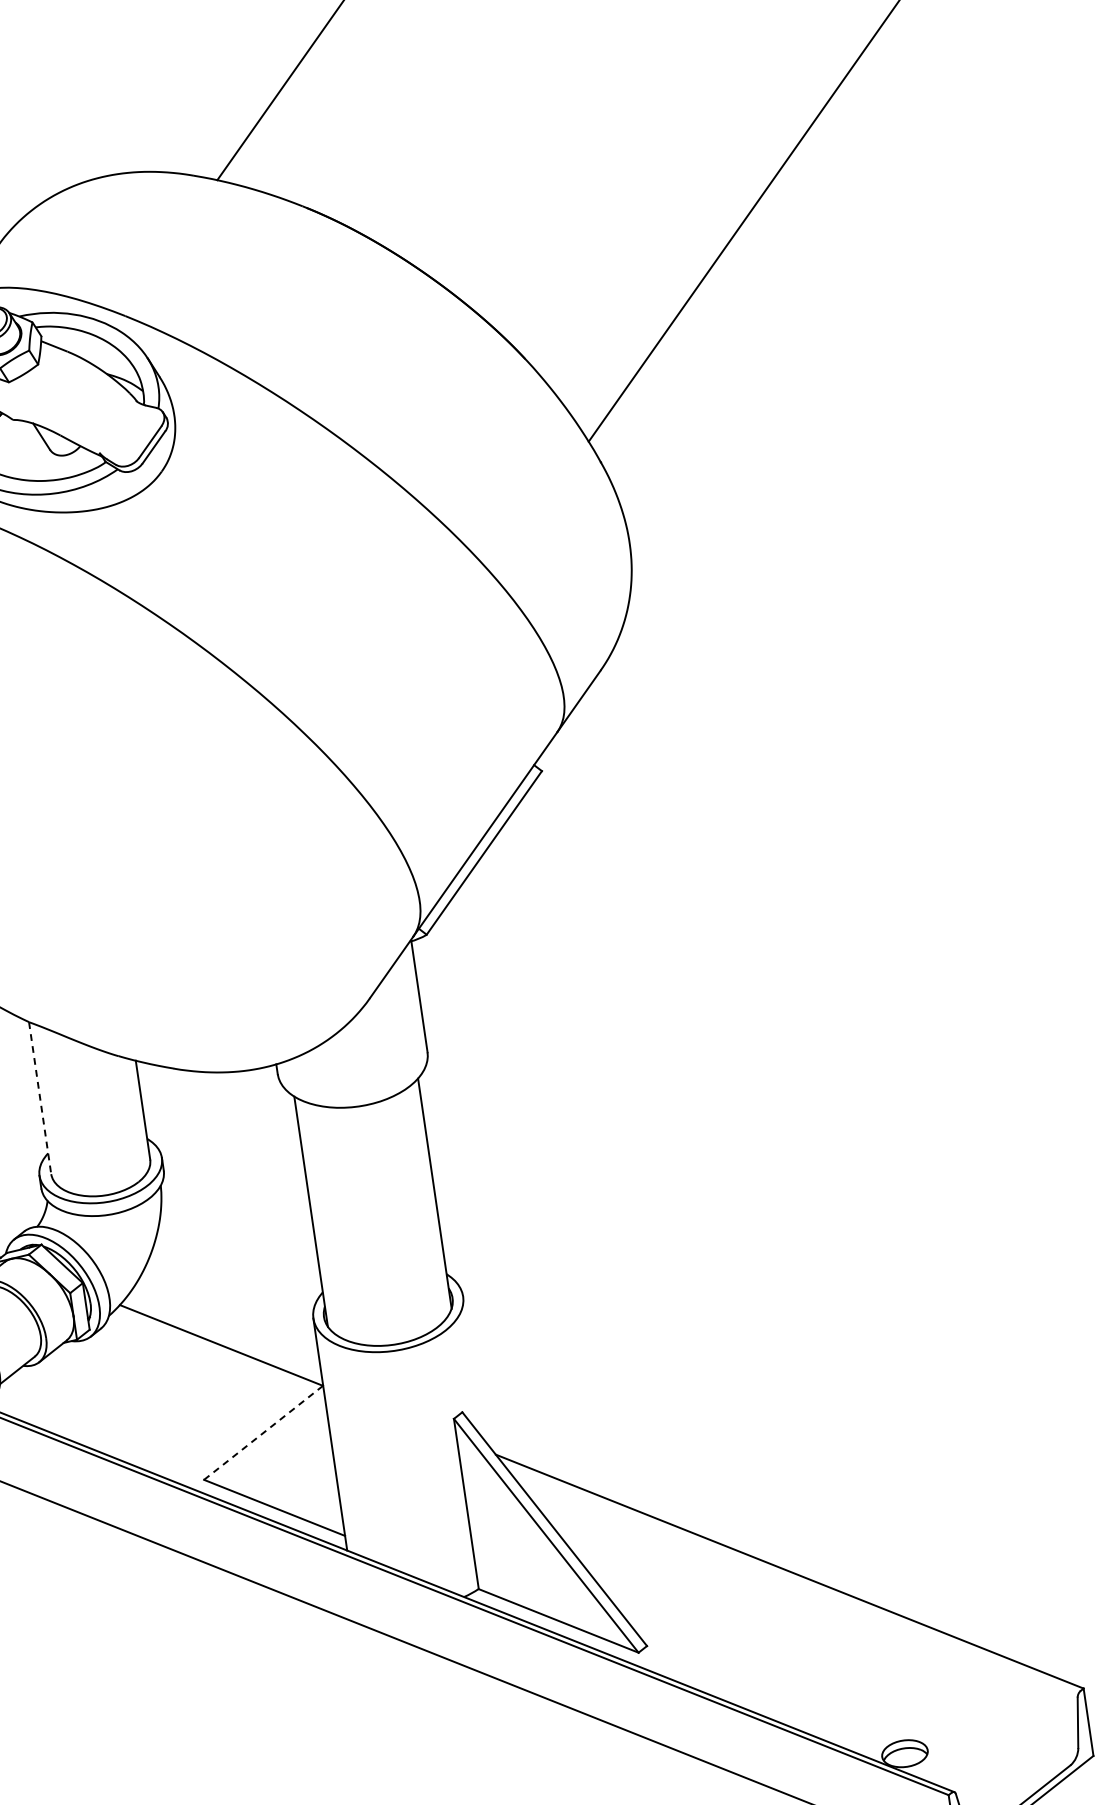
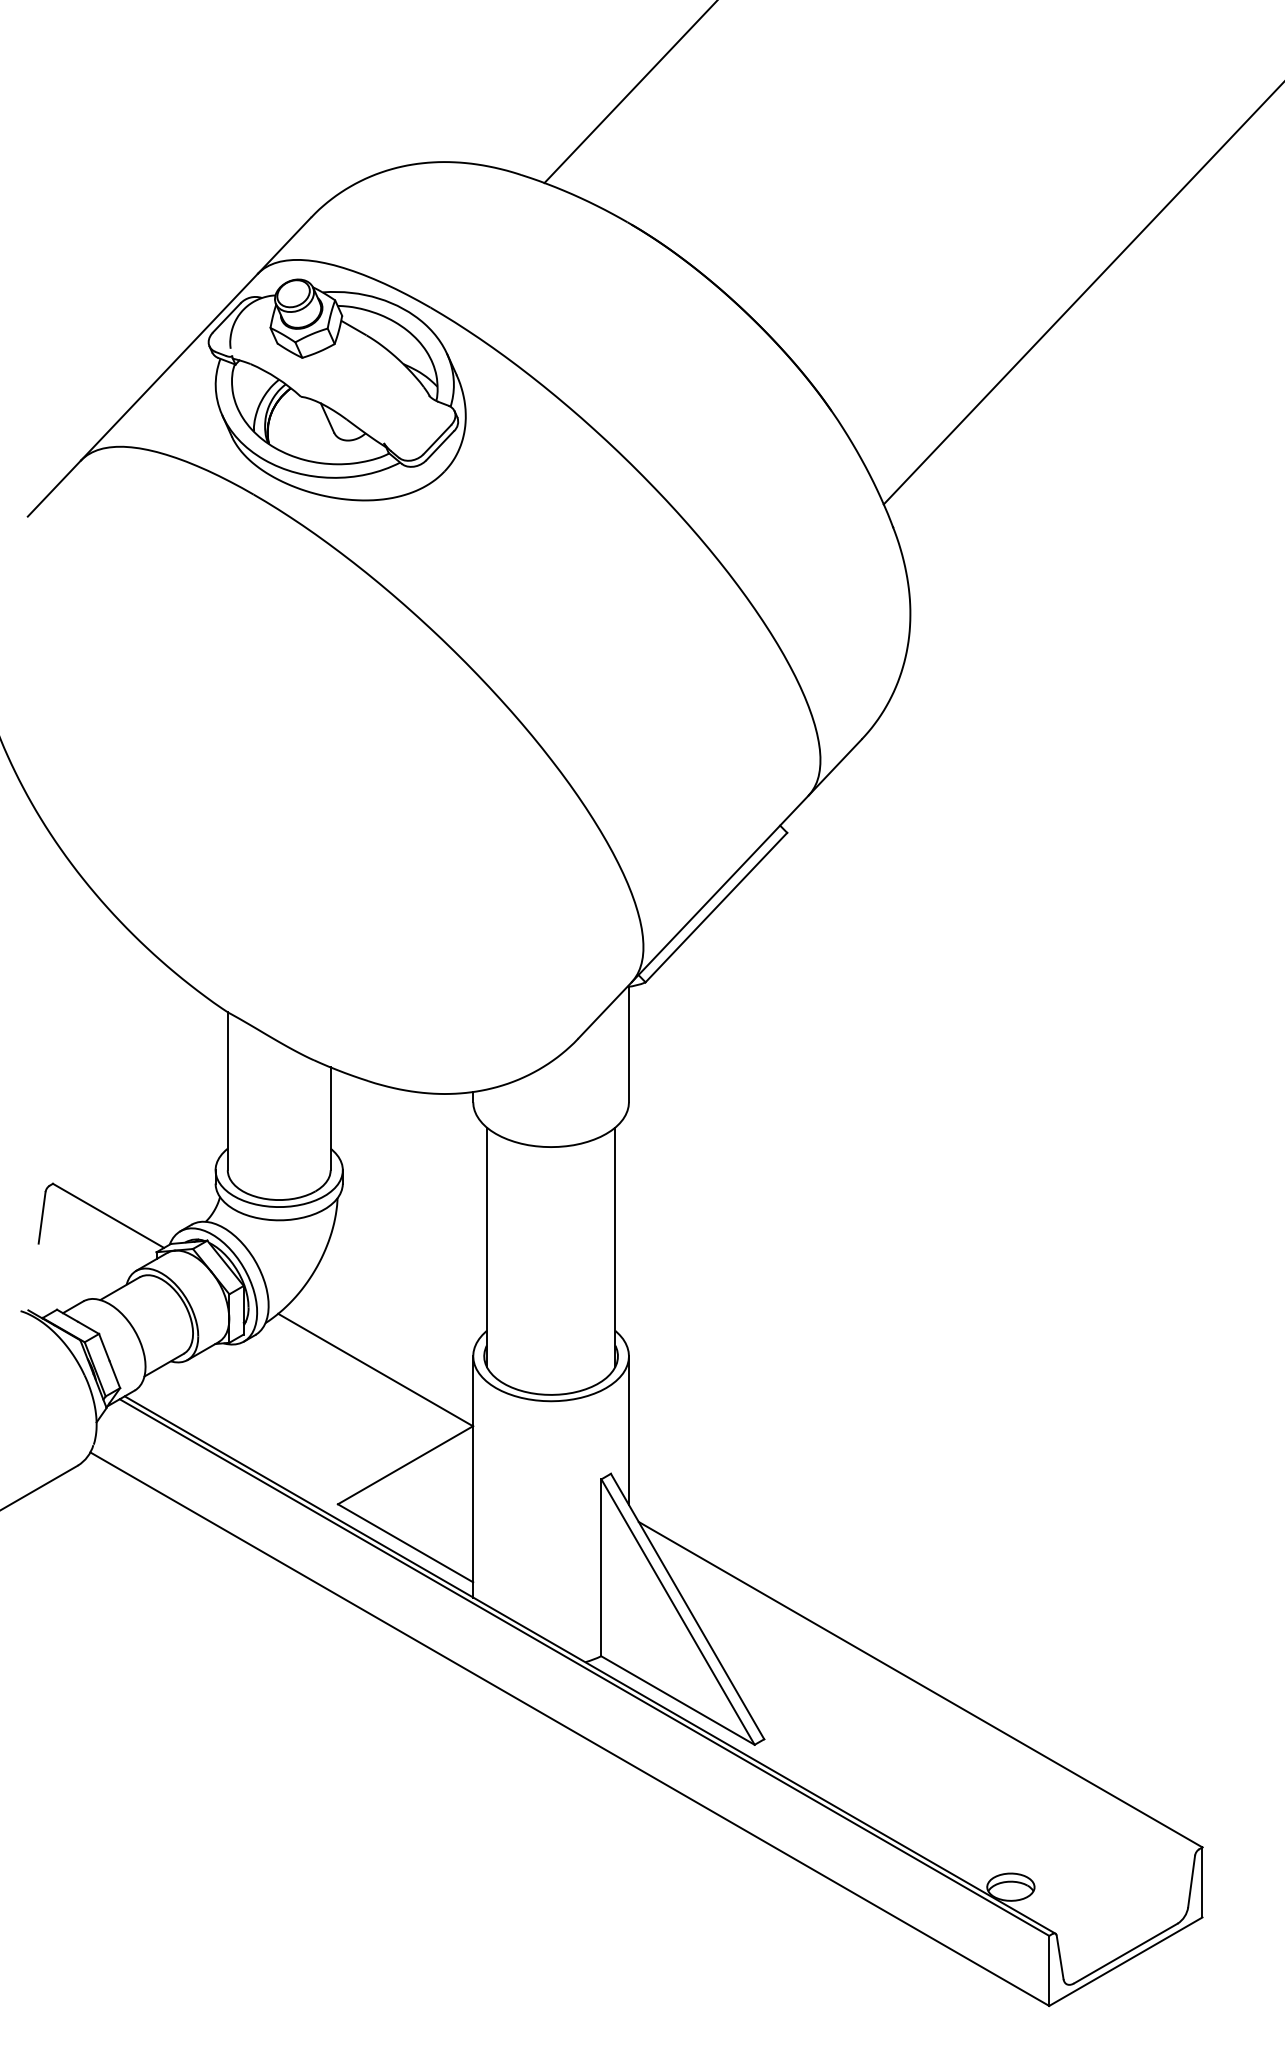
line: (39, 1098) -> (227, 1091), dashed -> solid
line: (474, 1368) -> (629, 1430), added
line: (264, 1431) -> (406, 1464), dashed -> solid

